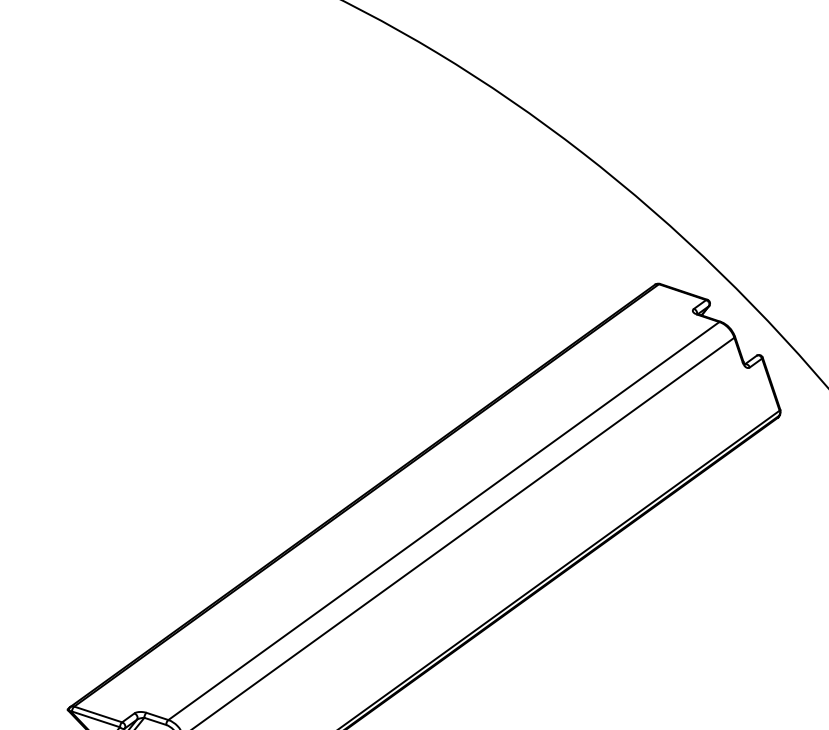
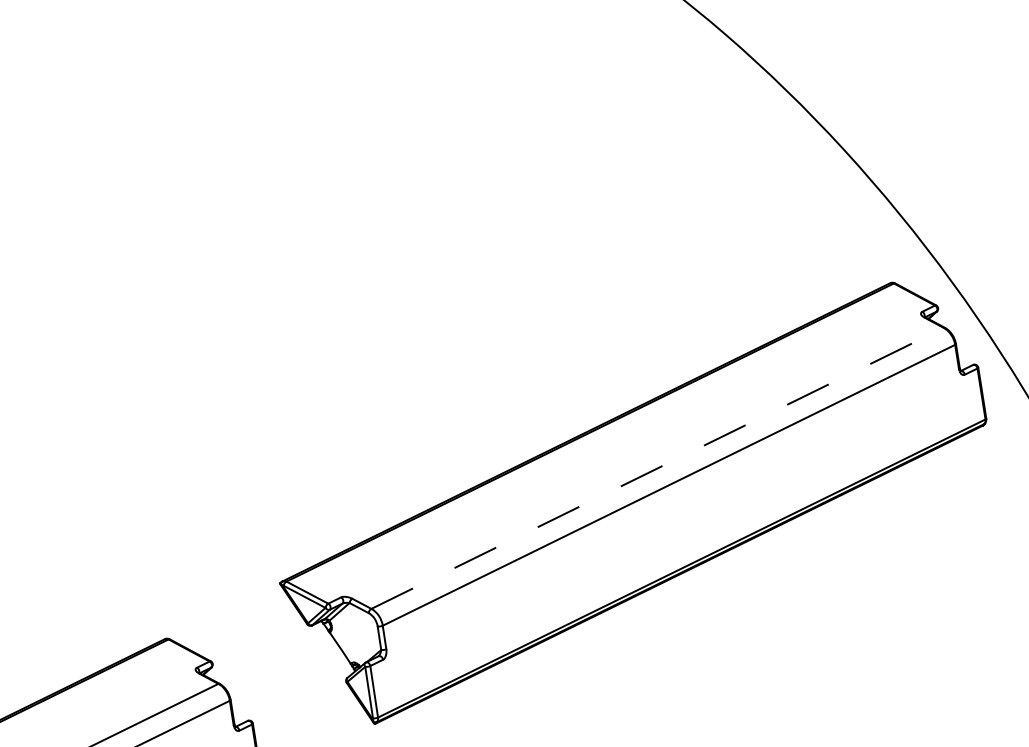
line: (443, 521) -> (657, 468), solid -> dashed

